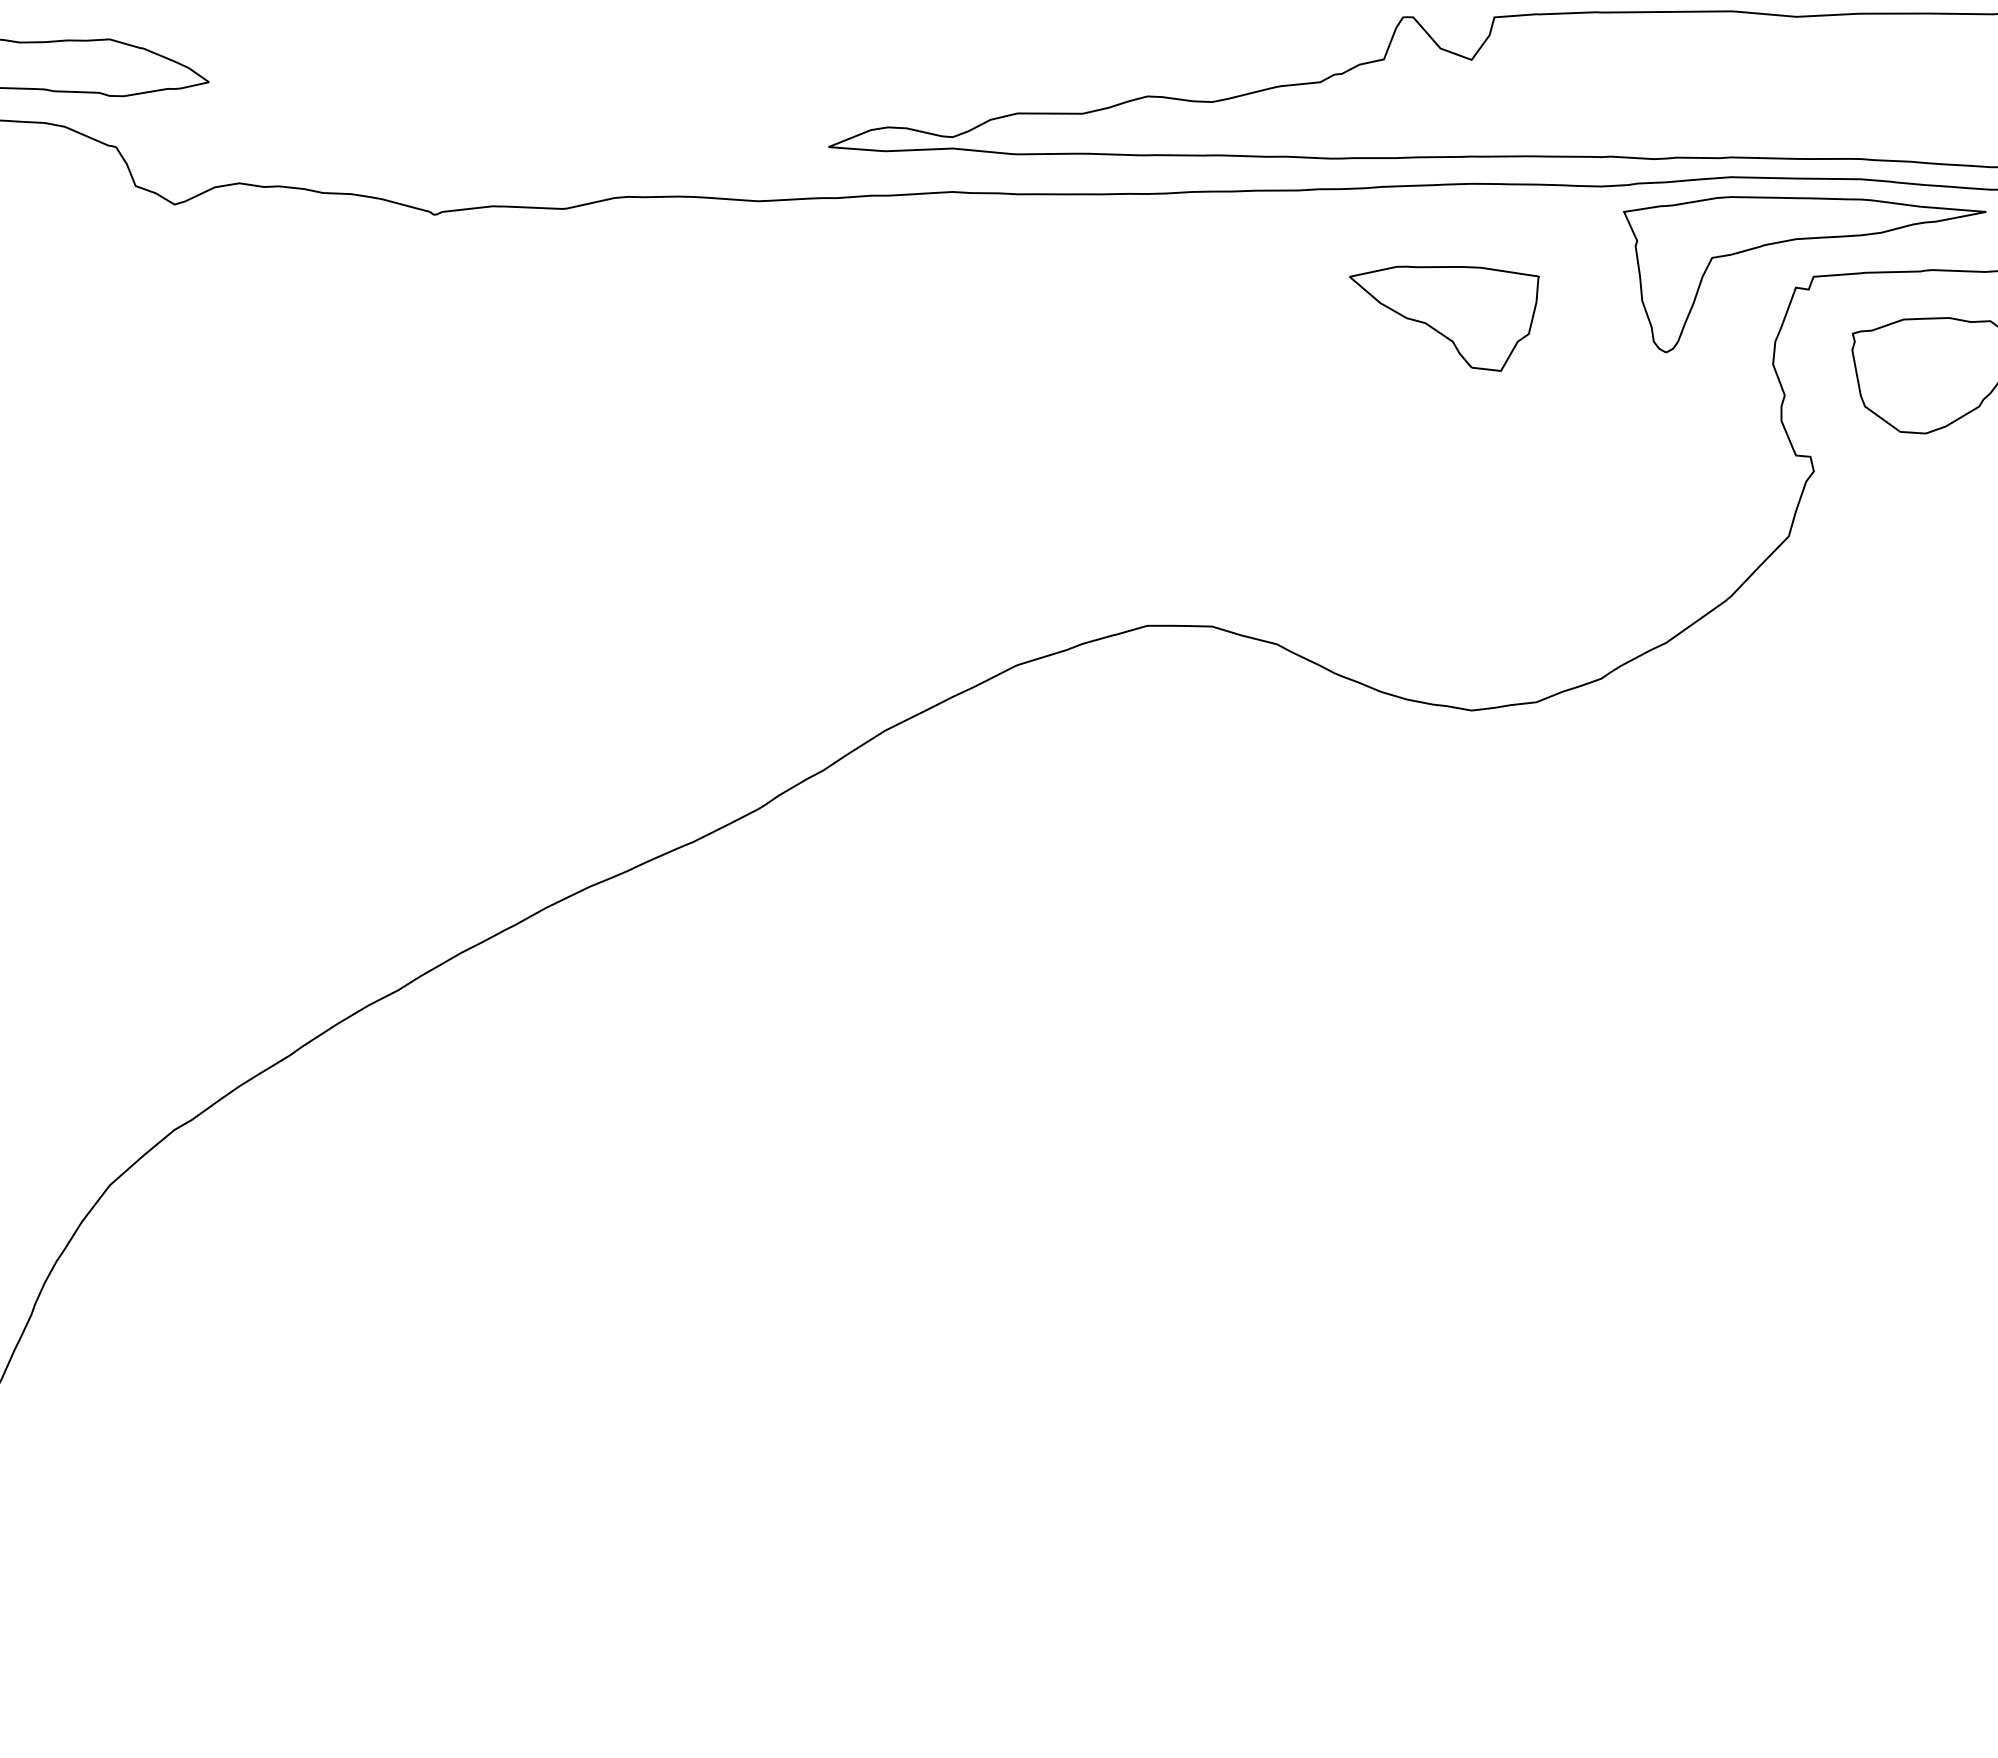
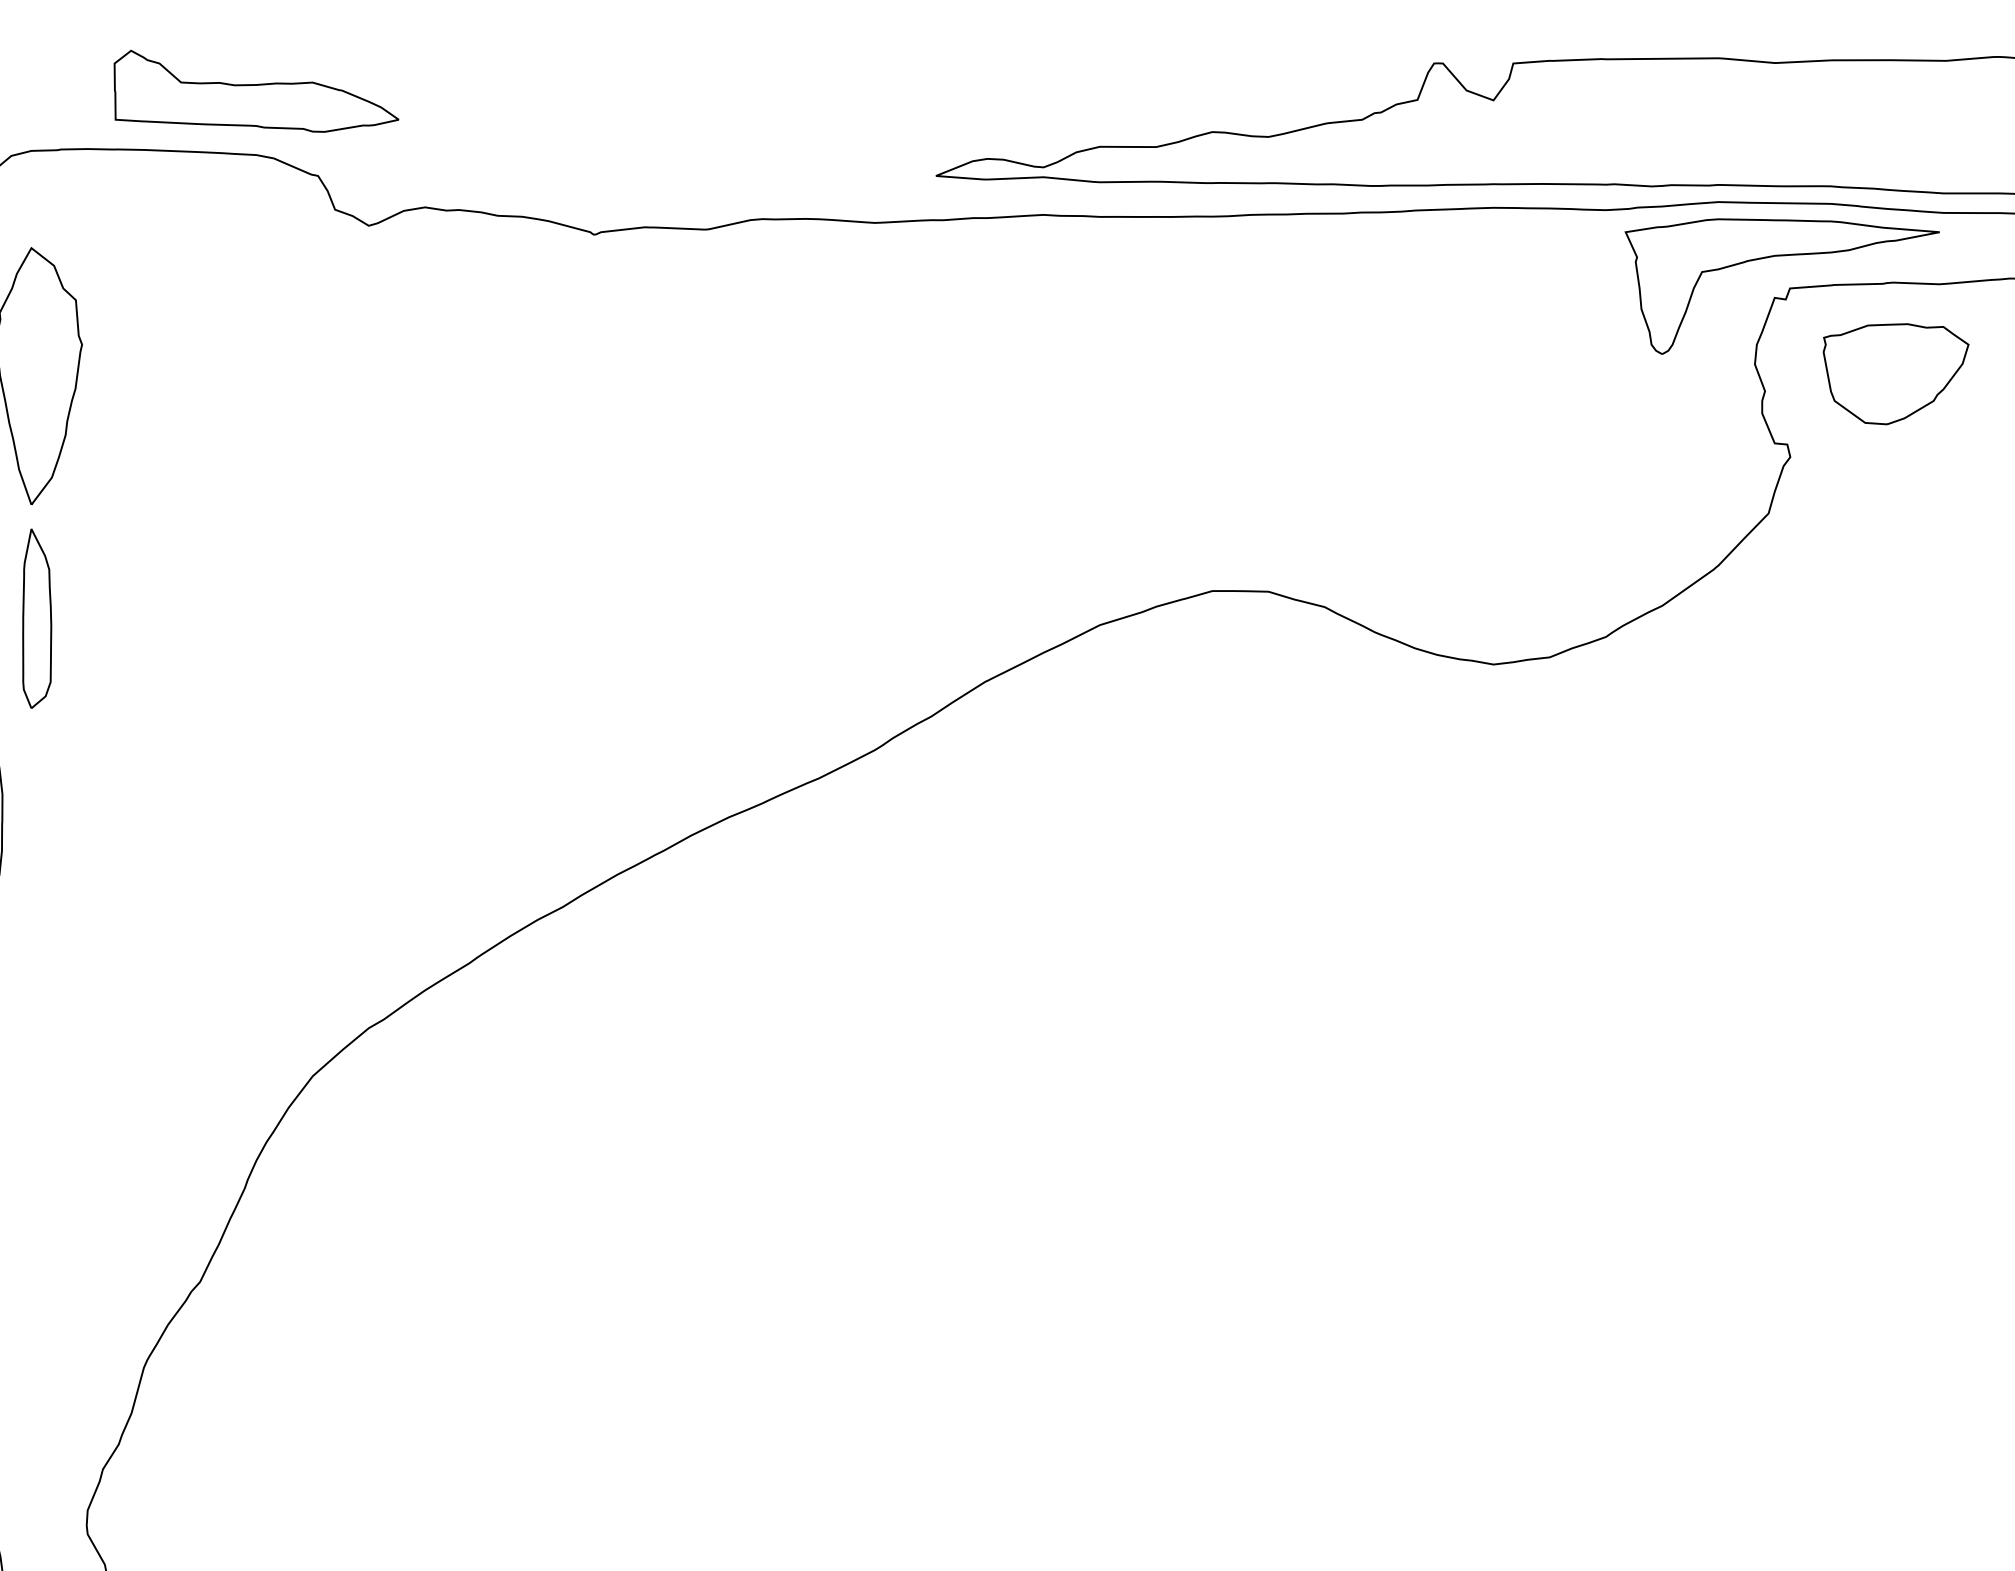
part: (1443, 318) -> (1469, 324), removed

